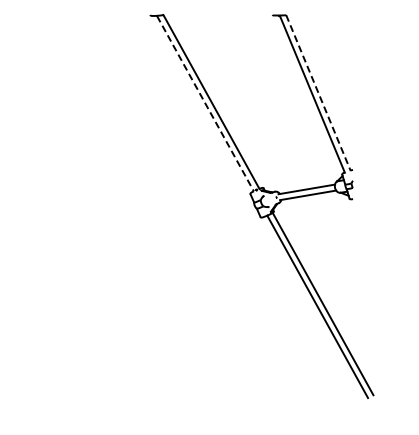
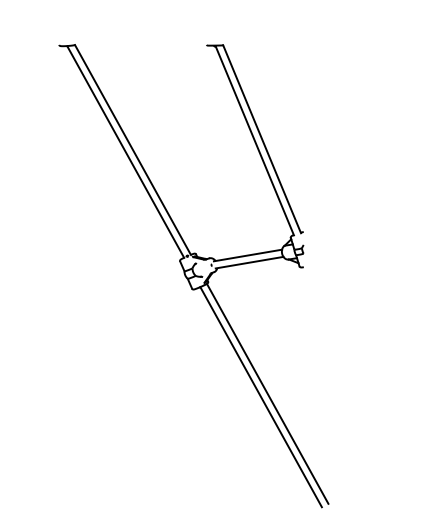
line: (318, 93) -> (262, 139), dashed -> solid
line: (205, 104) -> (125, 153), dashed -> solid

